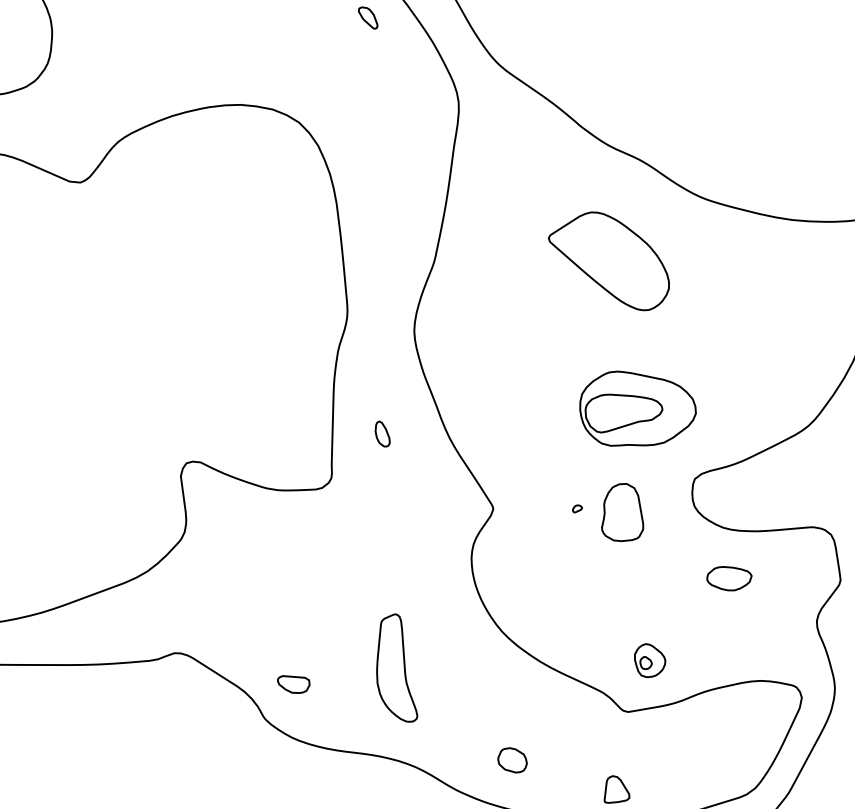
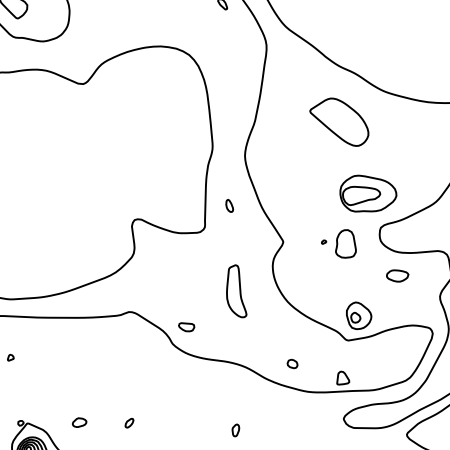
part: (638, 408) -> (368, 193), moved
part: (650, 660) -> (359, 315), size x1.67
part: (396, 668) -> (236, 291), moved
part: (512, 759) -> (292, 363), size x0.71

